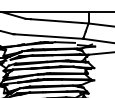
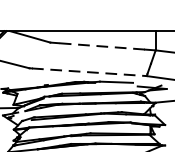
line: (56, 21) -> (102, 47), solid -> dashed
line: (49, 36) -> (90, 72), solid -> dashed

